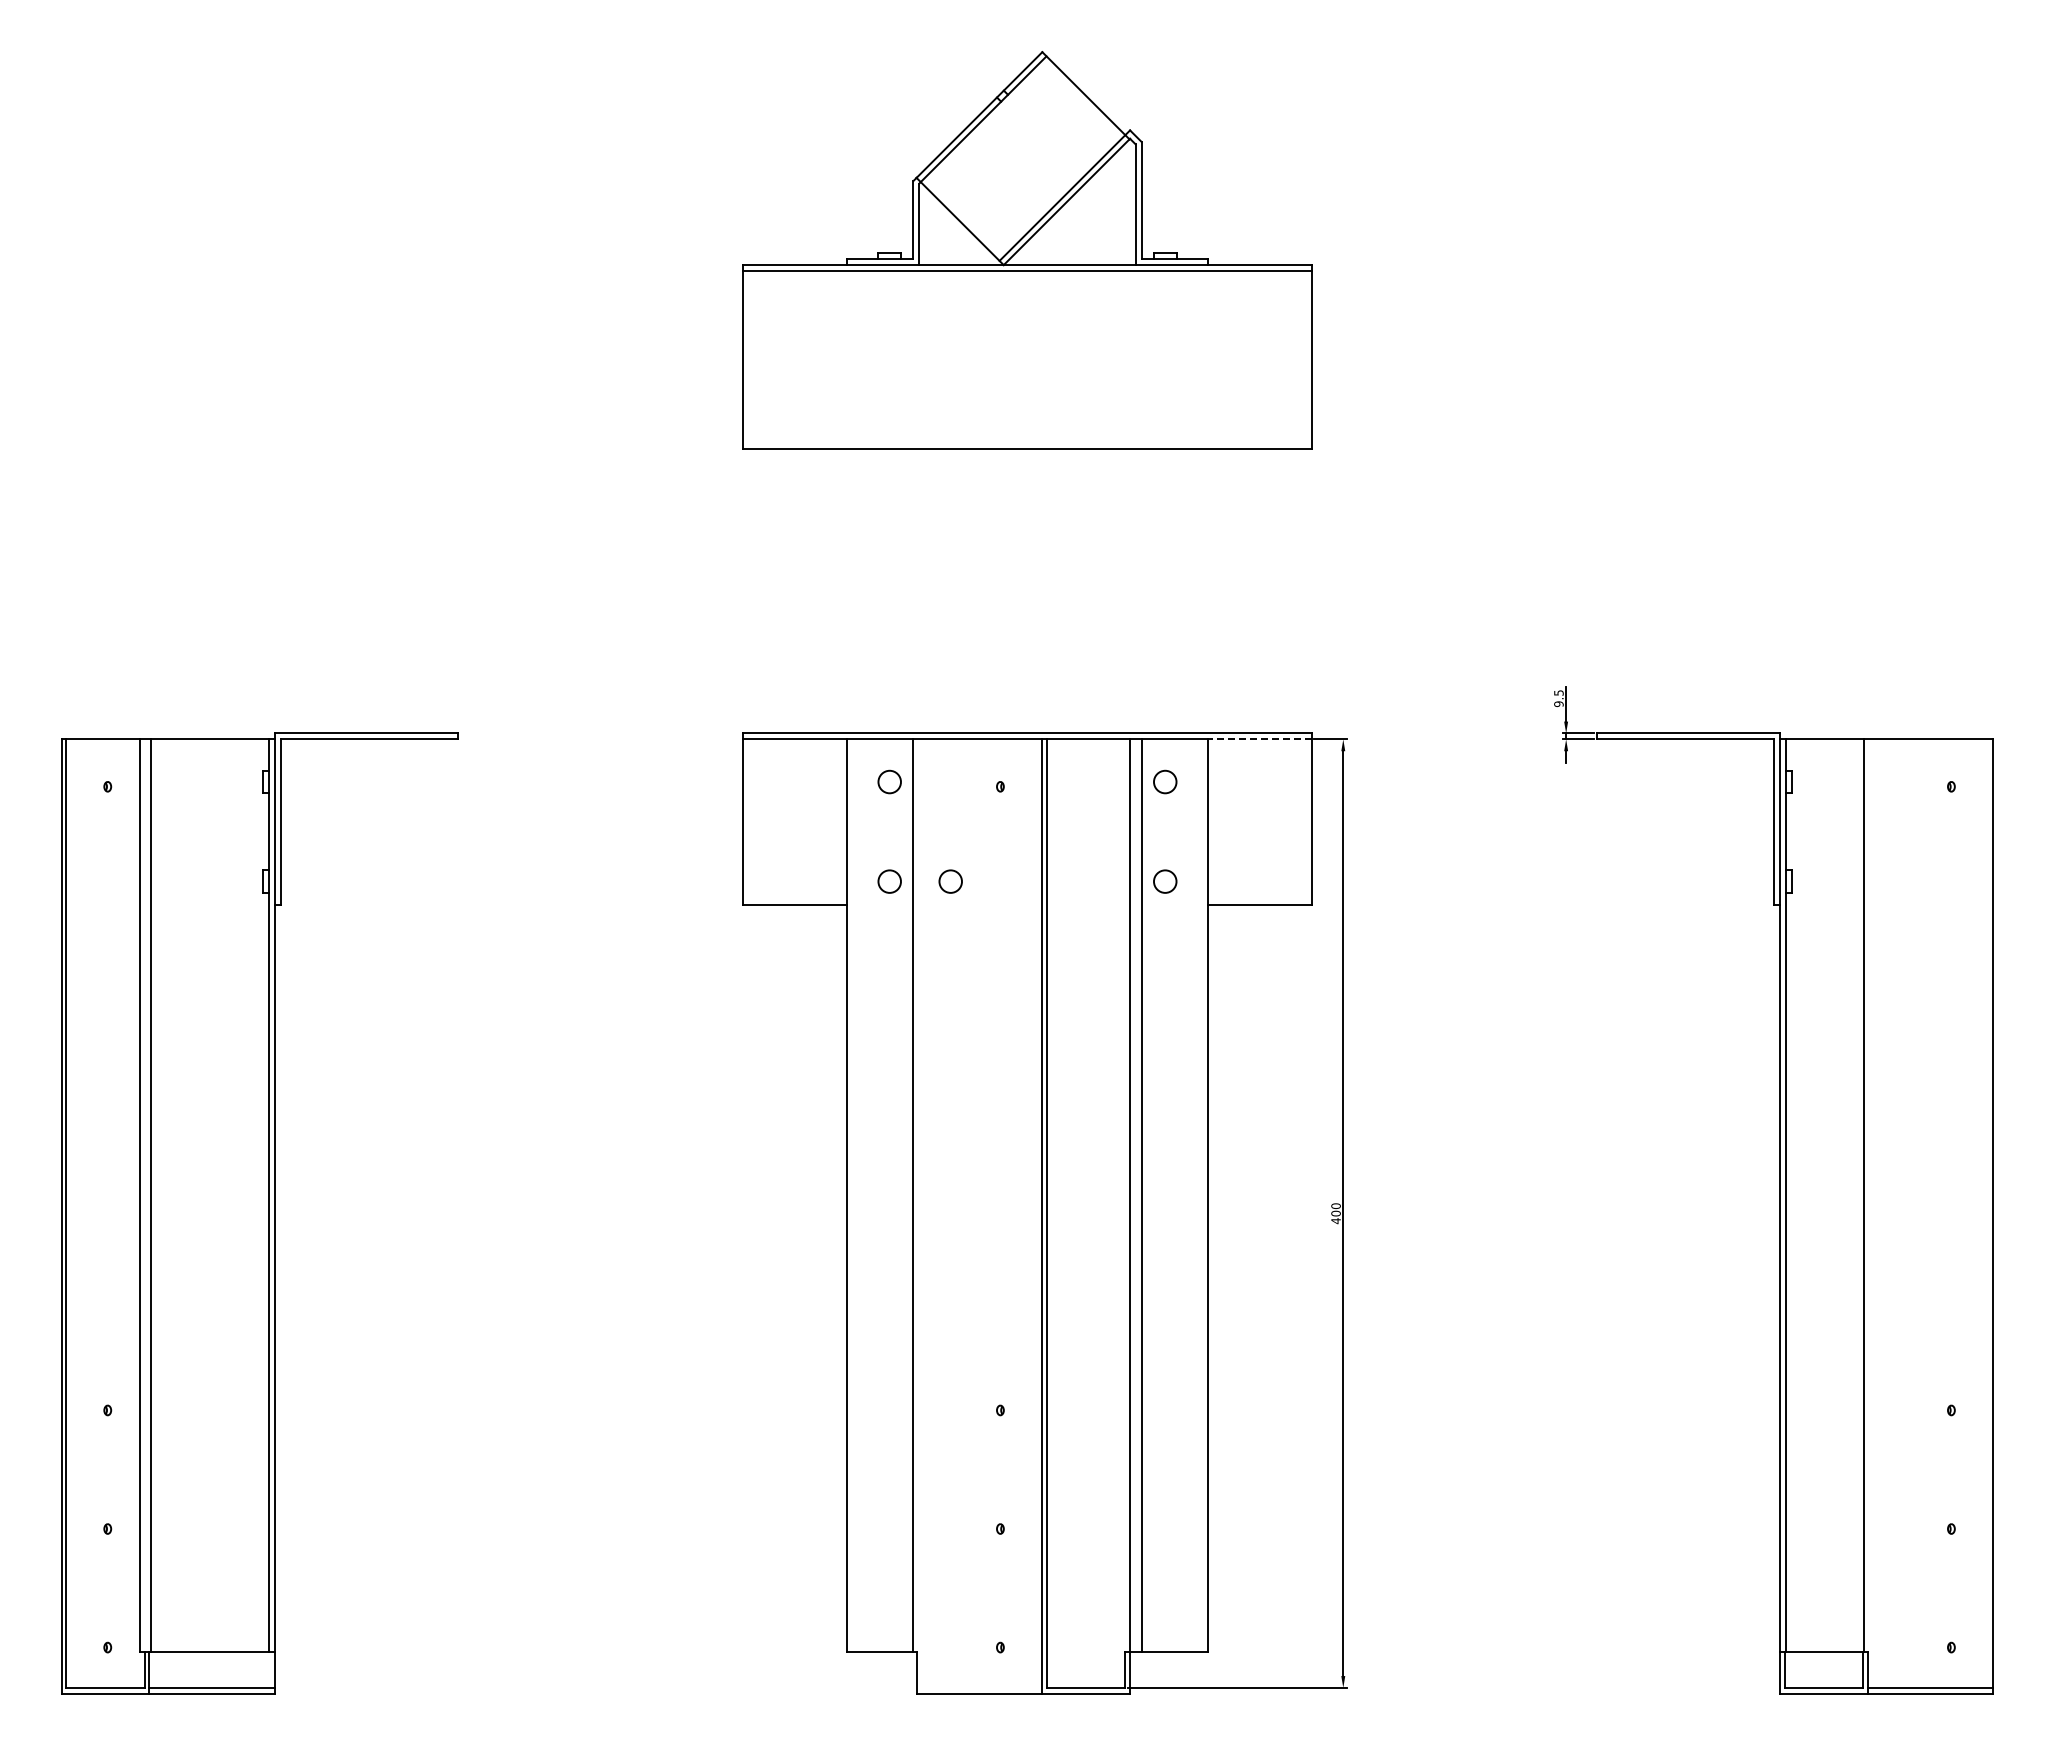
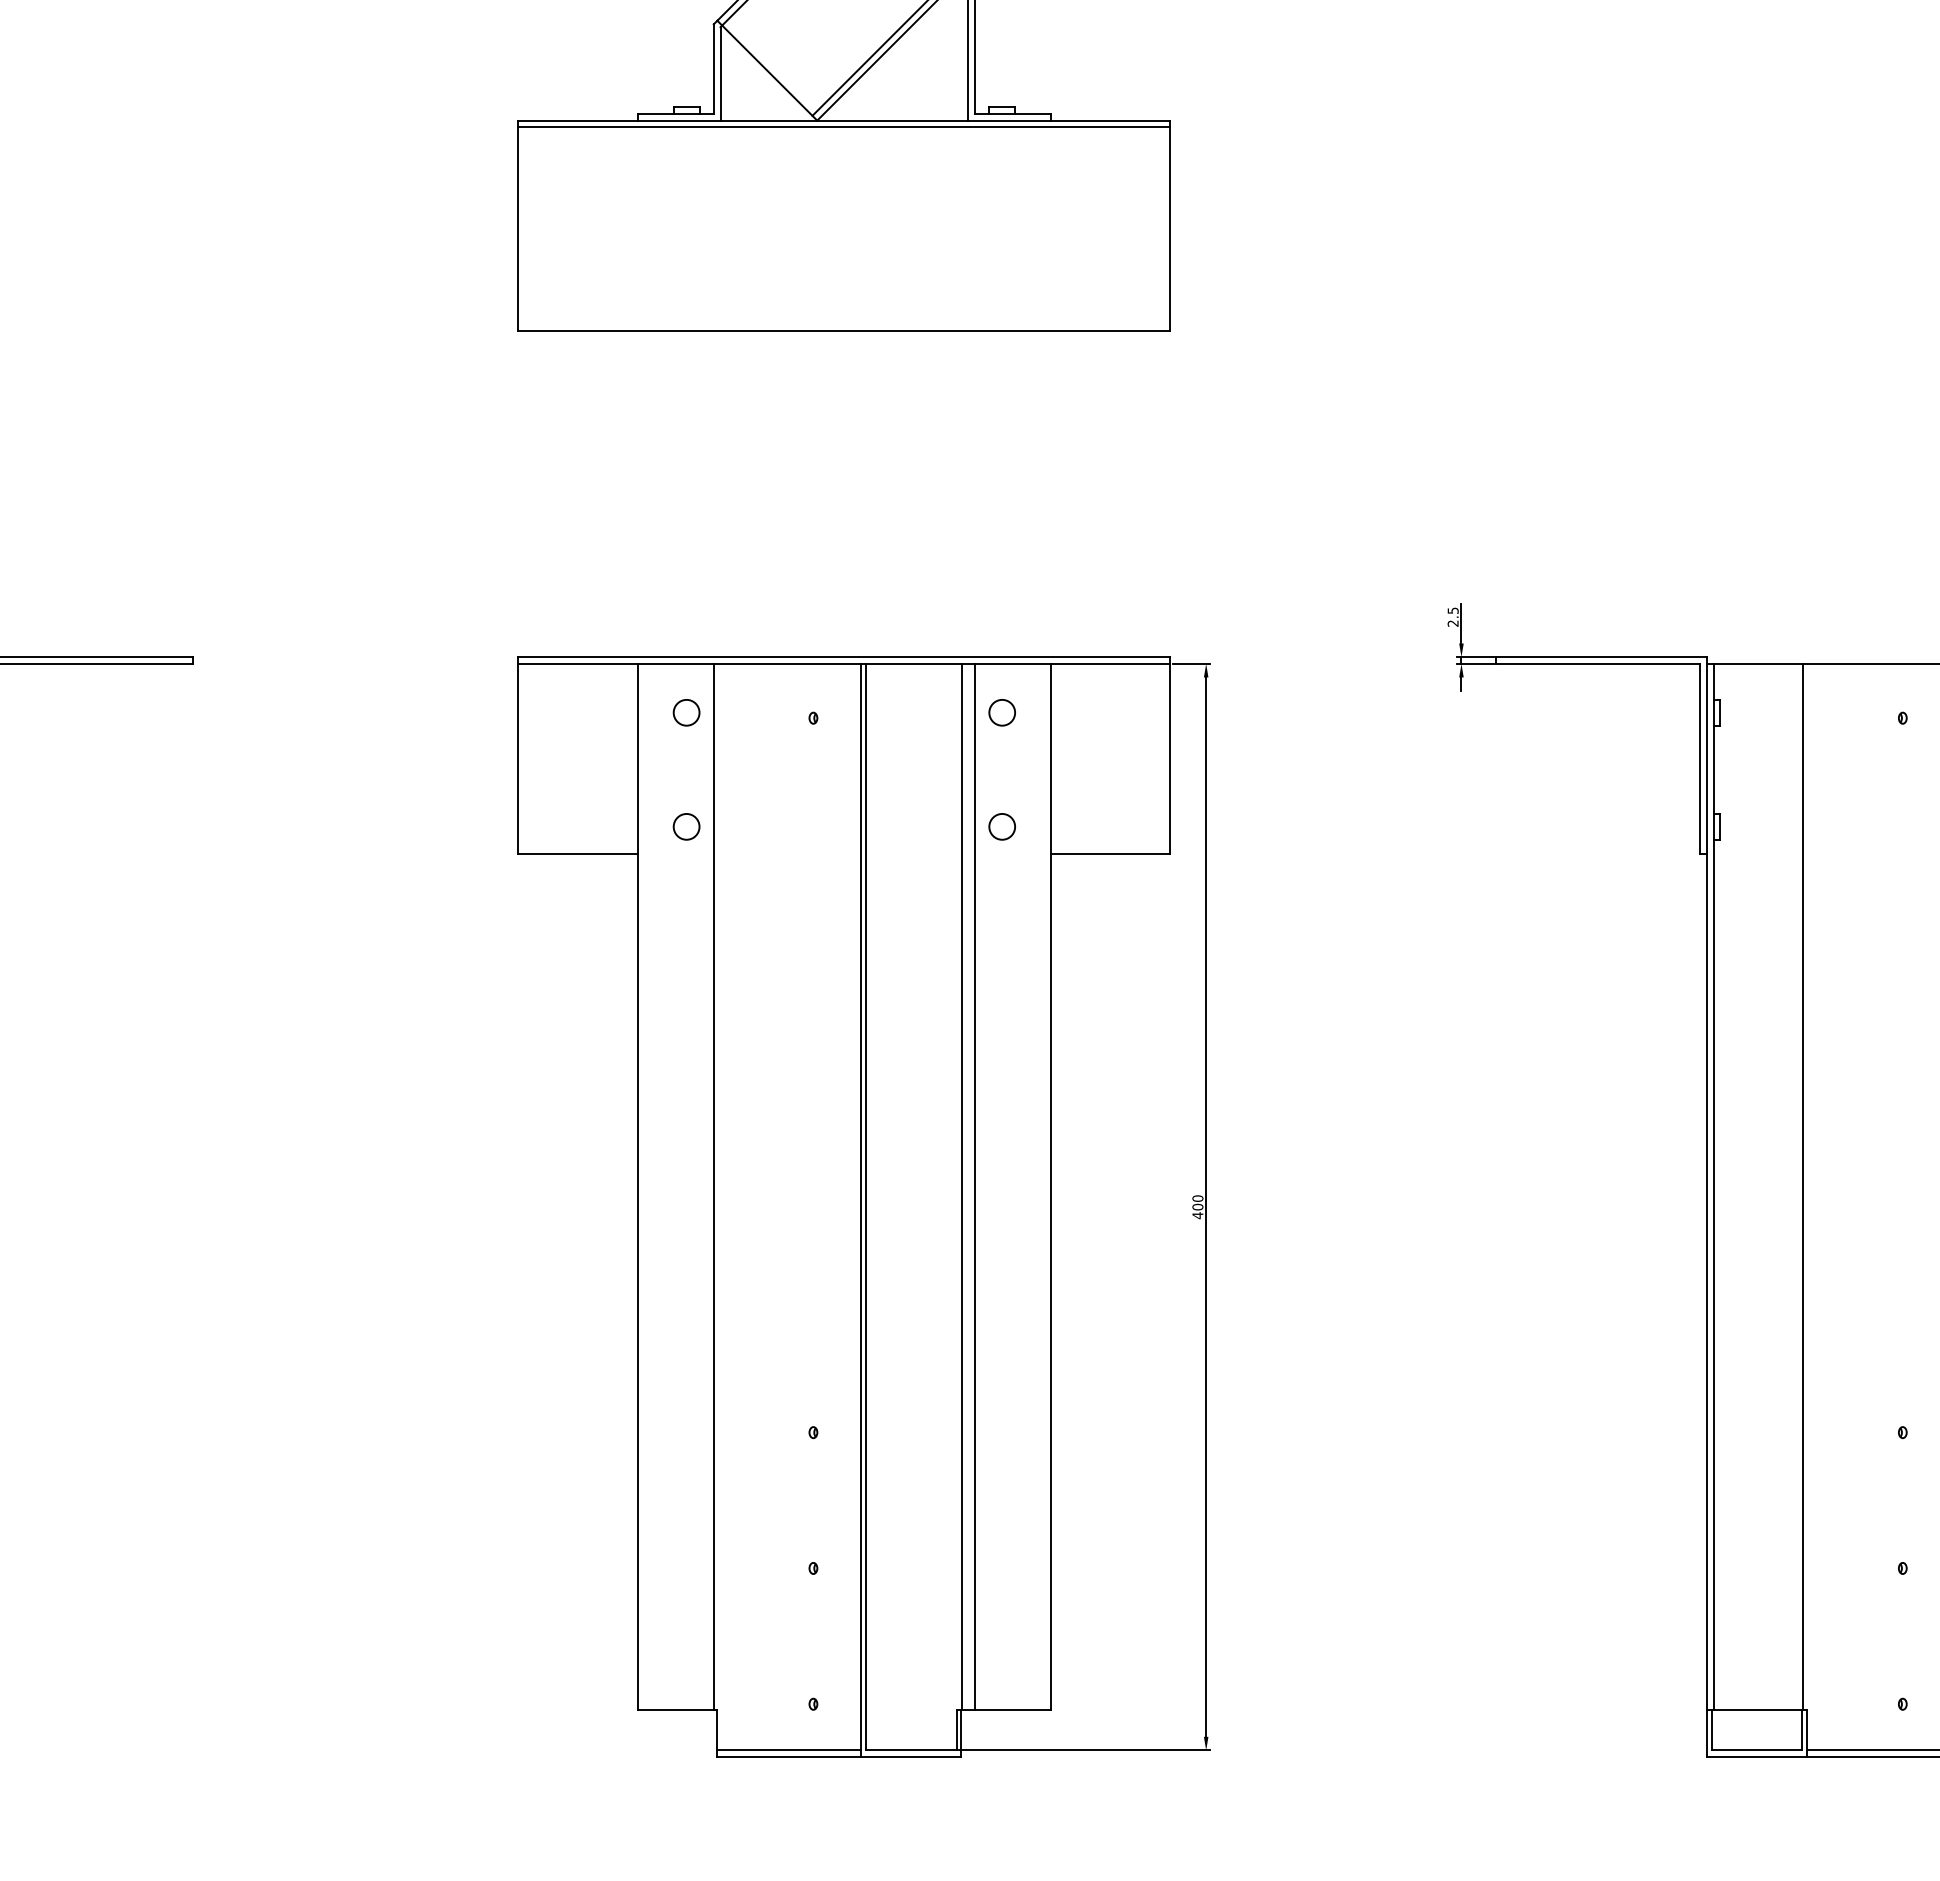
text: (1558, 704) -> (1452, 623), 9.5 -> 2.5
line: (1259, 739) -> (1110, 664), dashed -> solid
circle: (950, 881) -> (756, 826), removed
line: (979, 1687) -> (789, 1749), added

